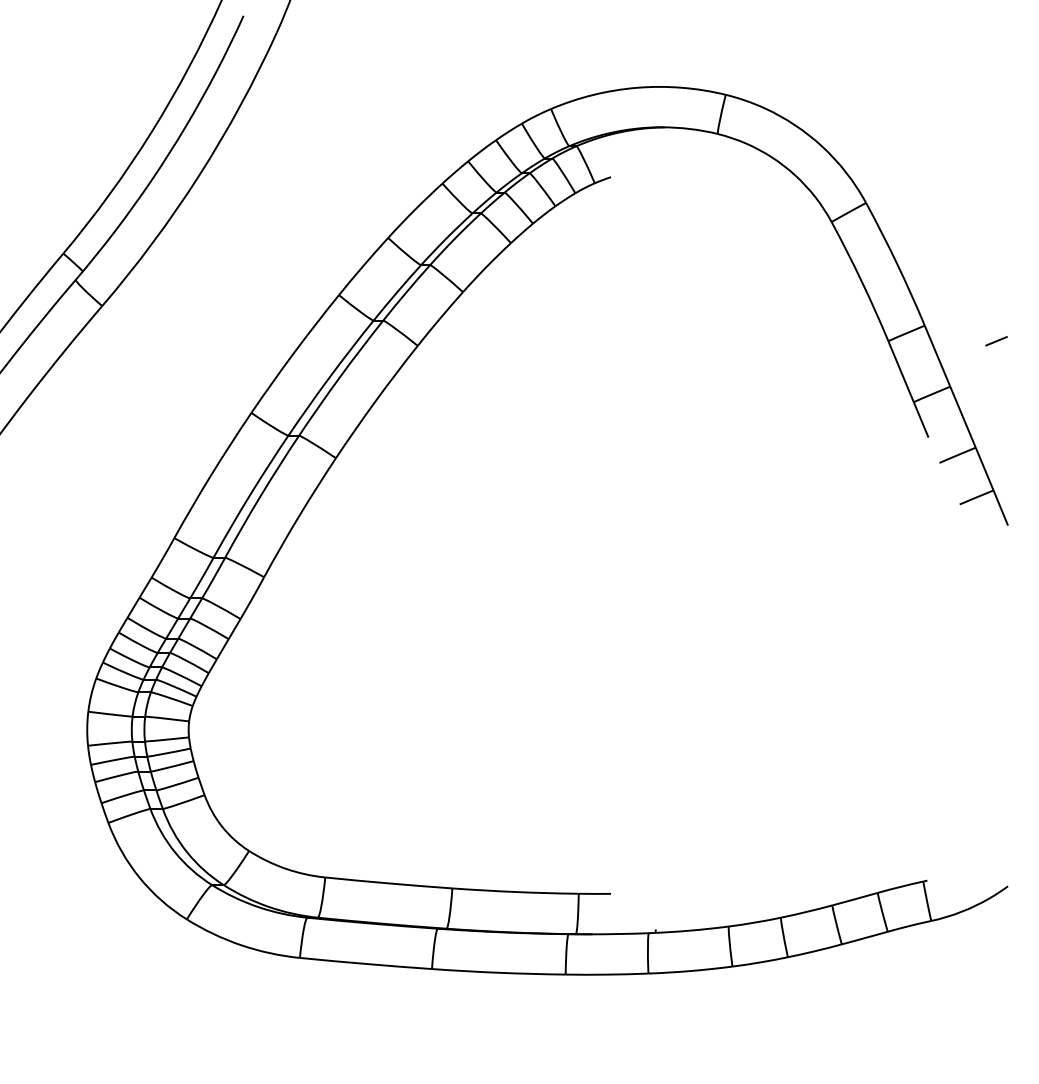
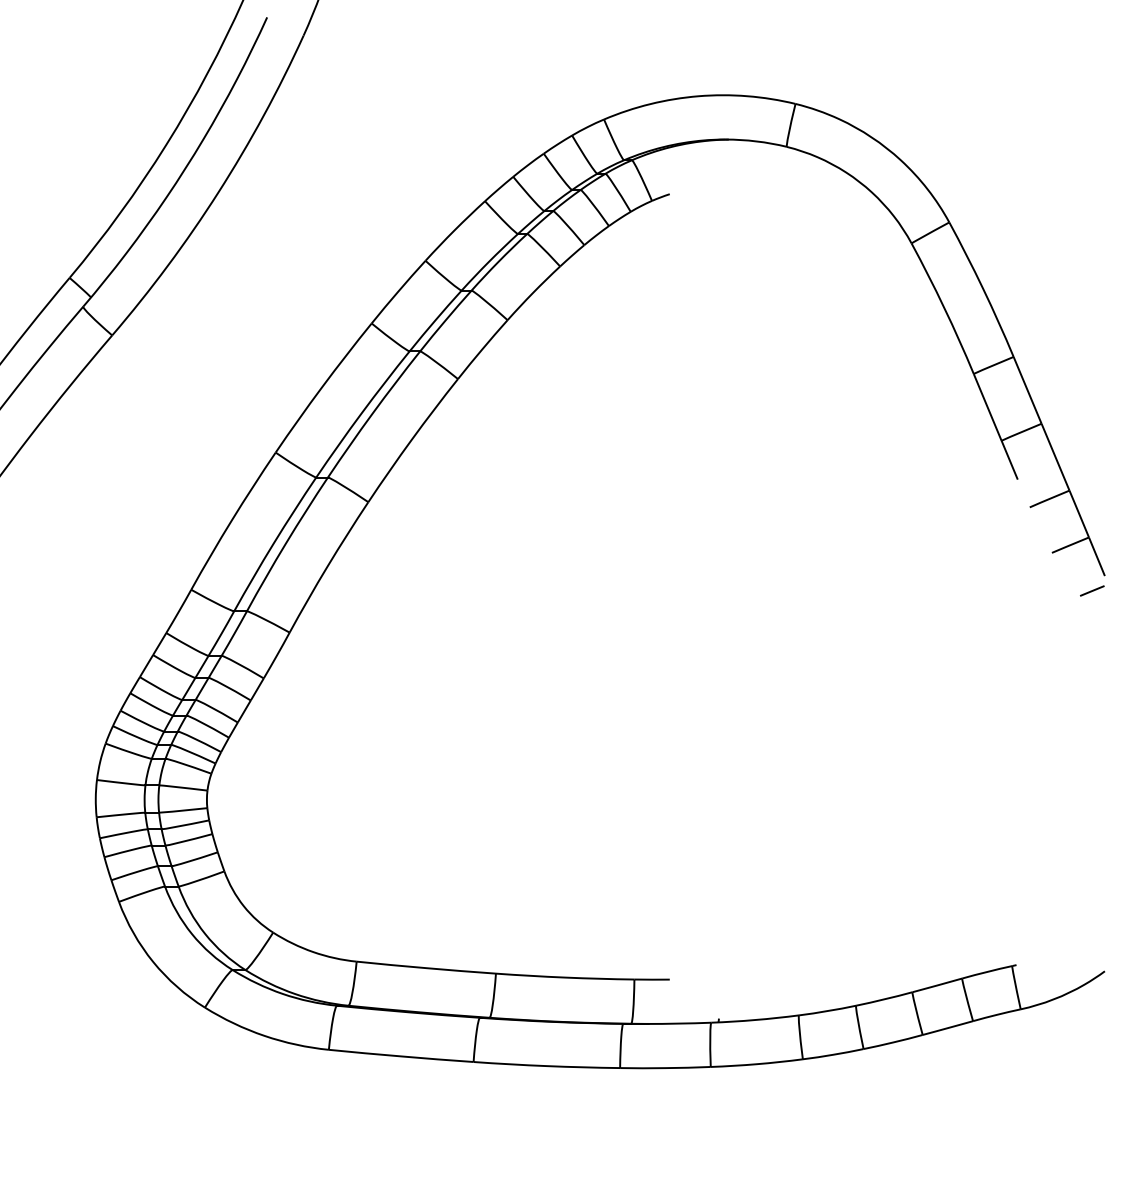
line: (996, 341) -> (1092, 591), moved

